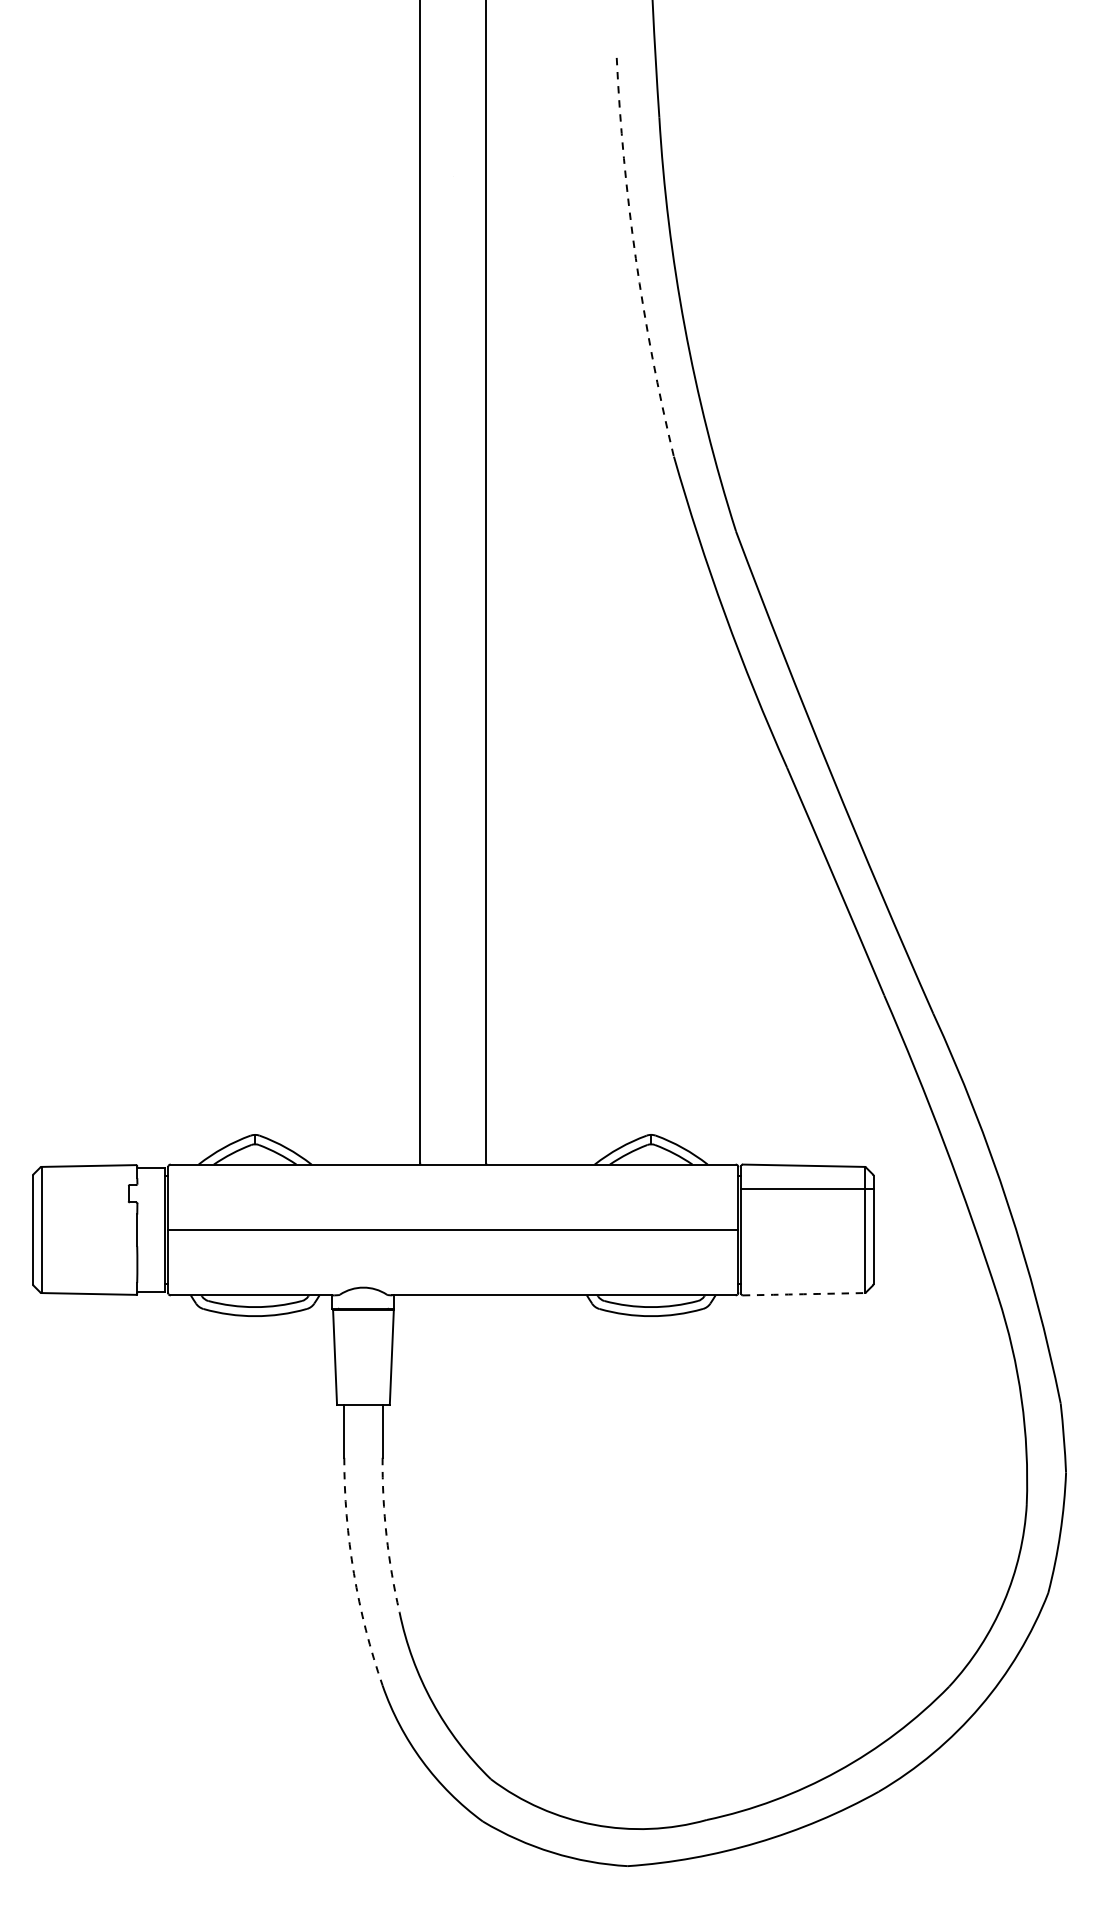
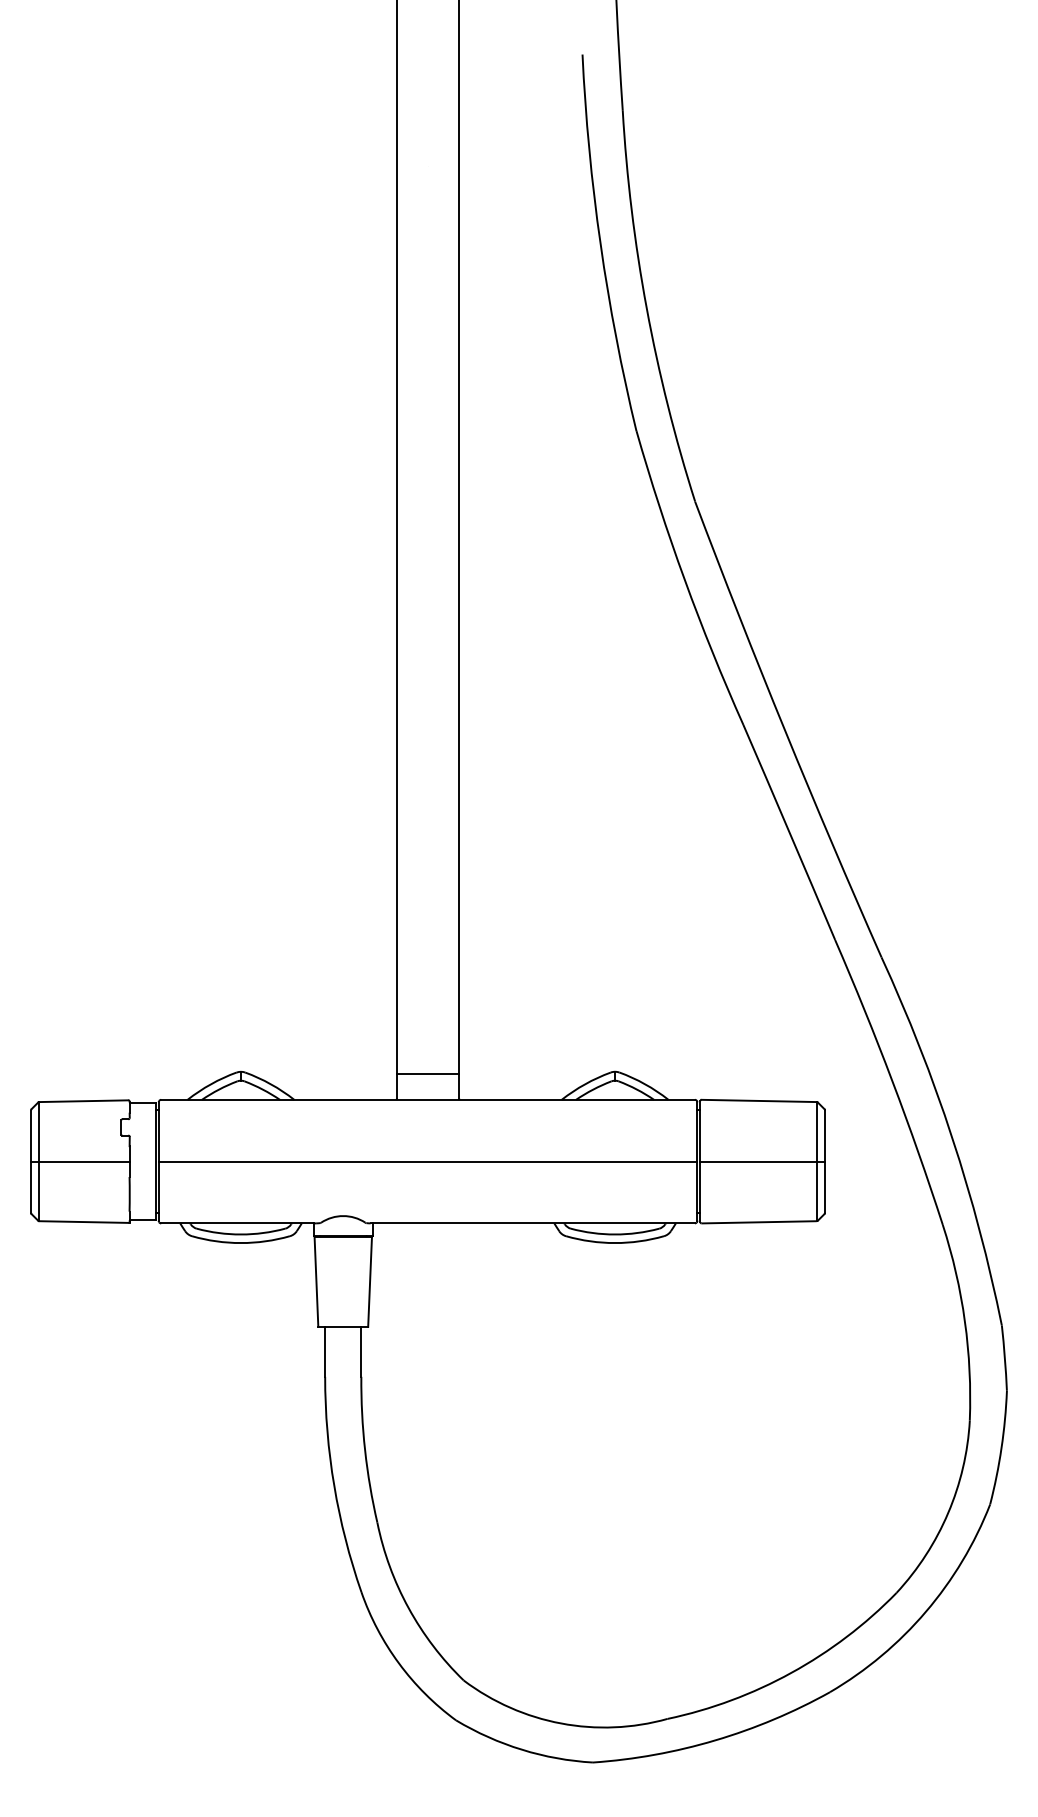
arc: (635, 259) -> (600, 244), dashed -> solid
line: (452, 1136) -> (427, 1073), added
line: (807, 1188) -> (762, 1161), moved
line: (85, 1229) -> (80, 1161), added
arc: (804, 1294) -> (759, 1222), dashed -> solid
arc: (386, 1535) -> (365, 1450), dashed -> solid
arc: (354, 1572) -> (334, 1485), dashed -> solid

